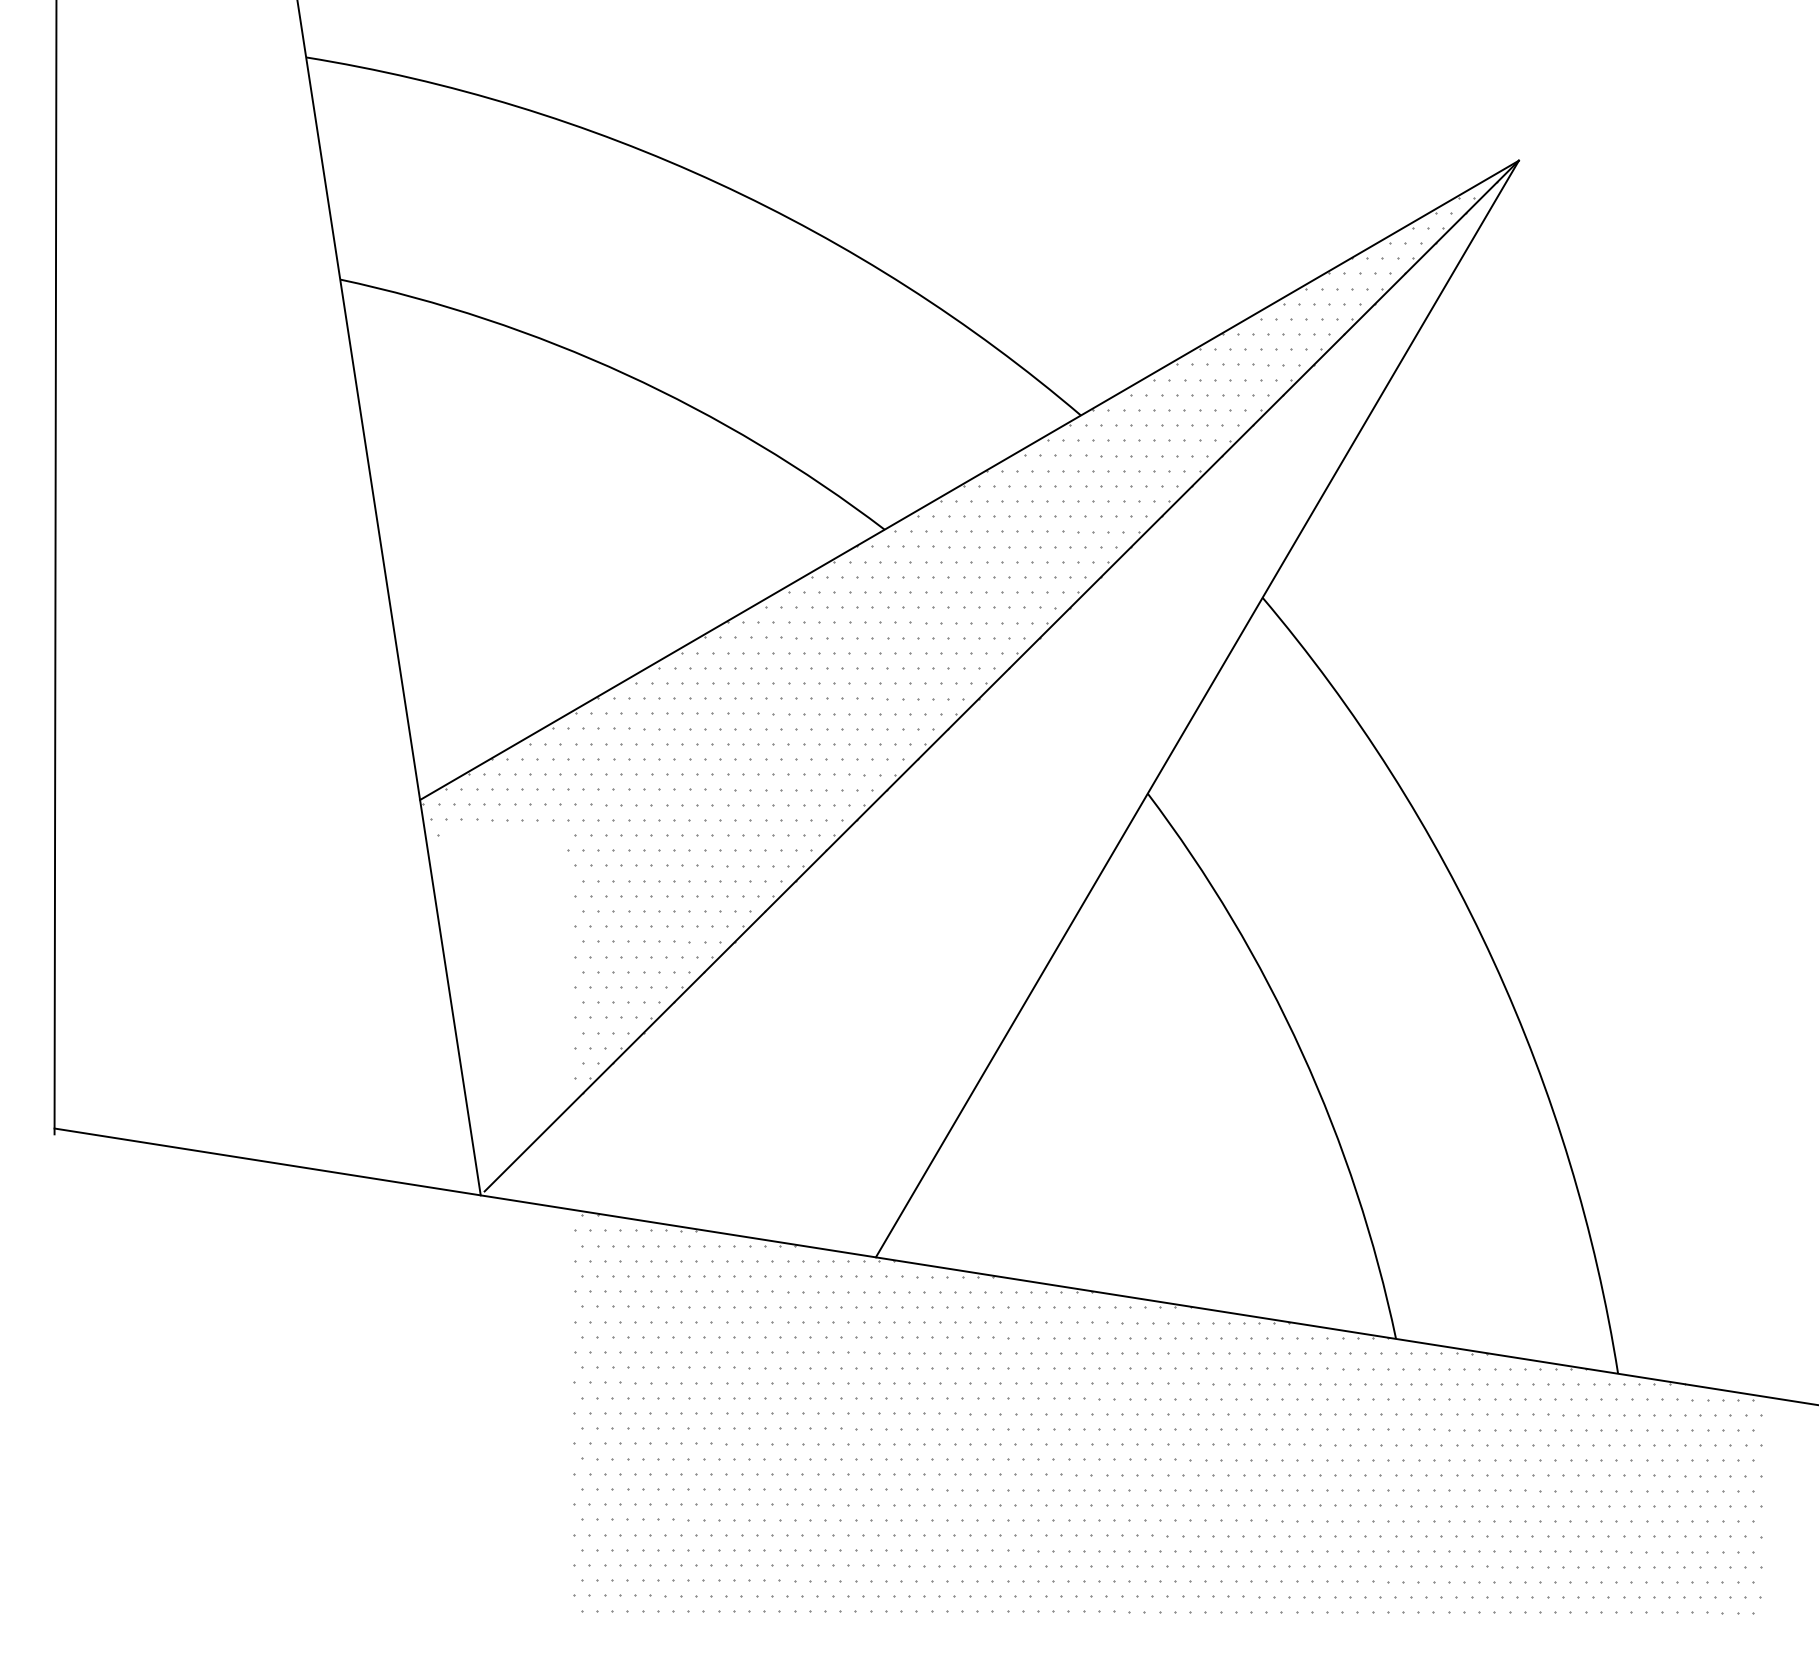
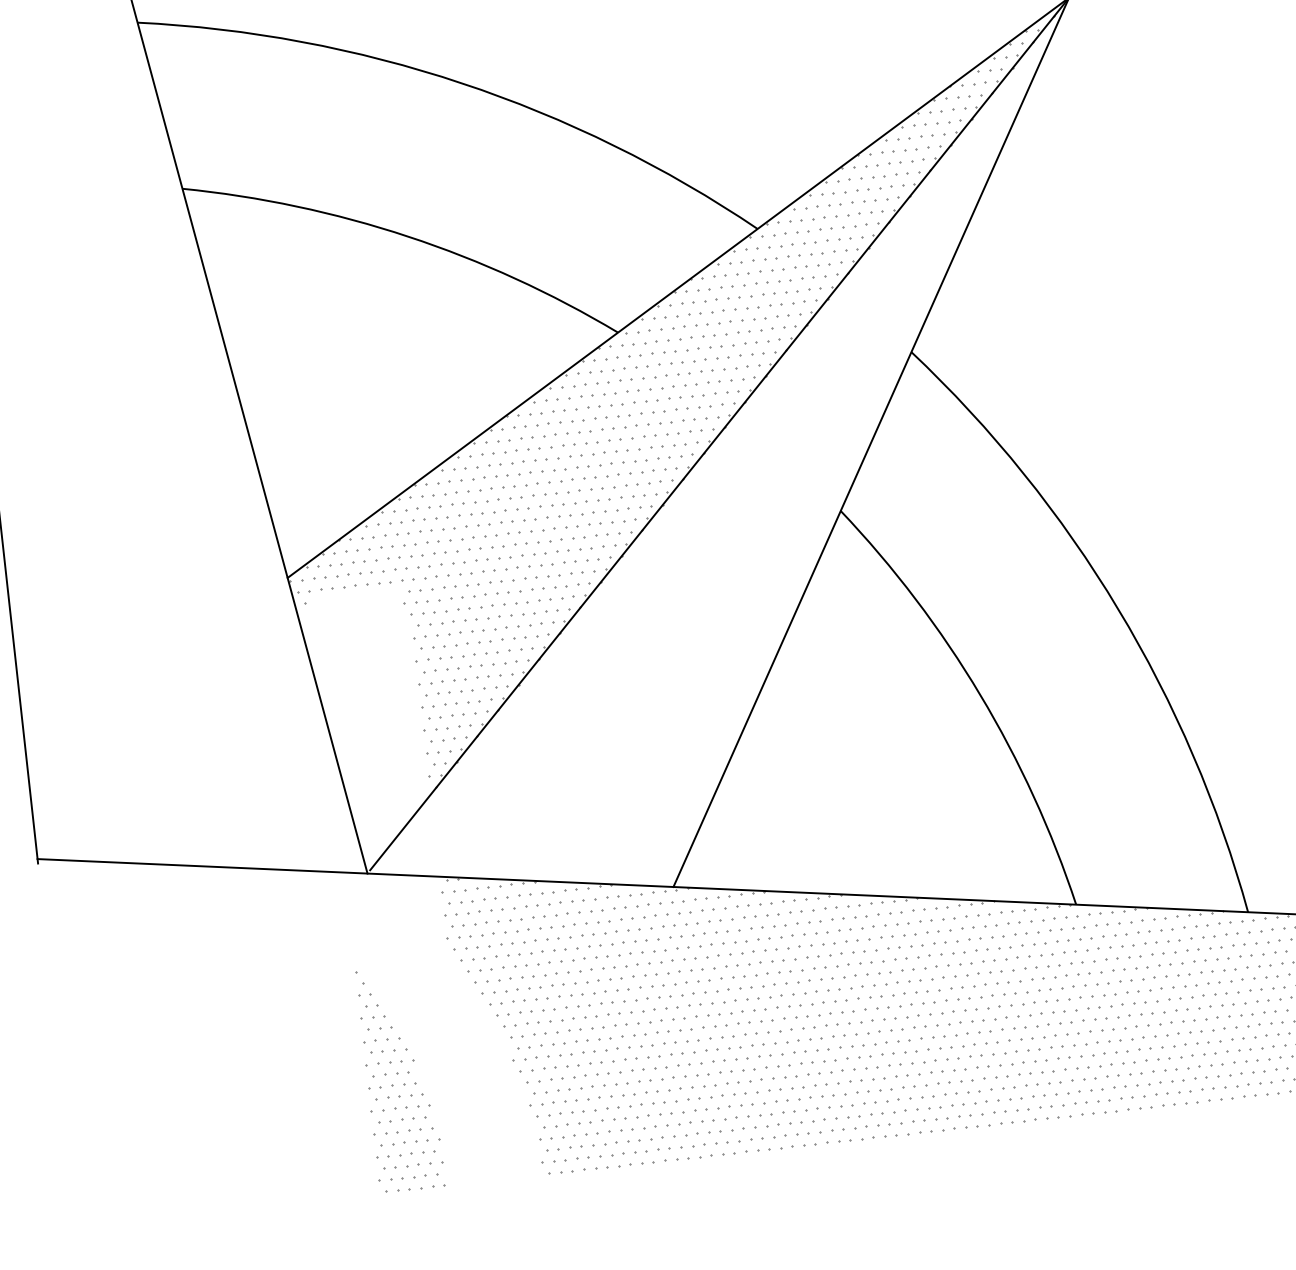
part: (612, 1460) -> (396, 1074), moved

